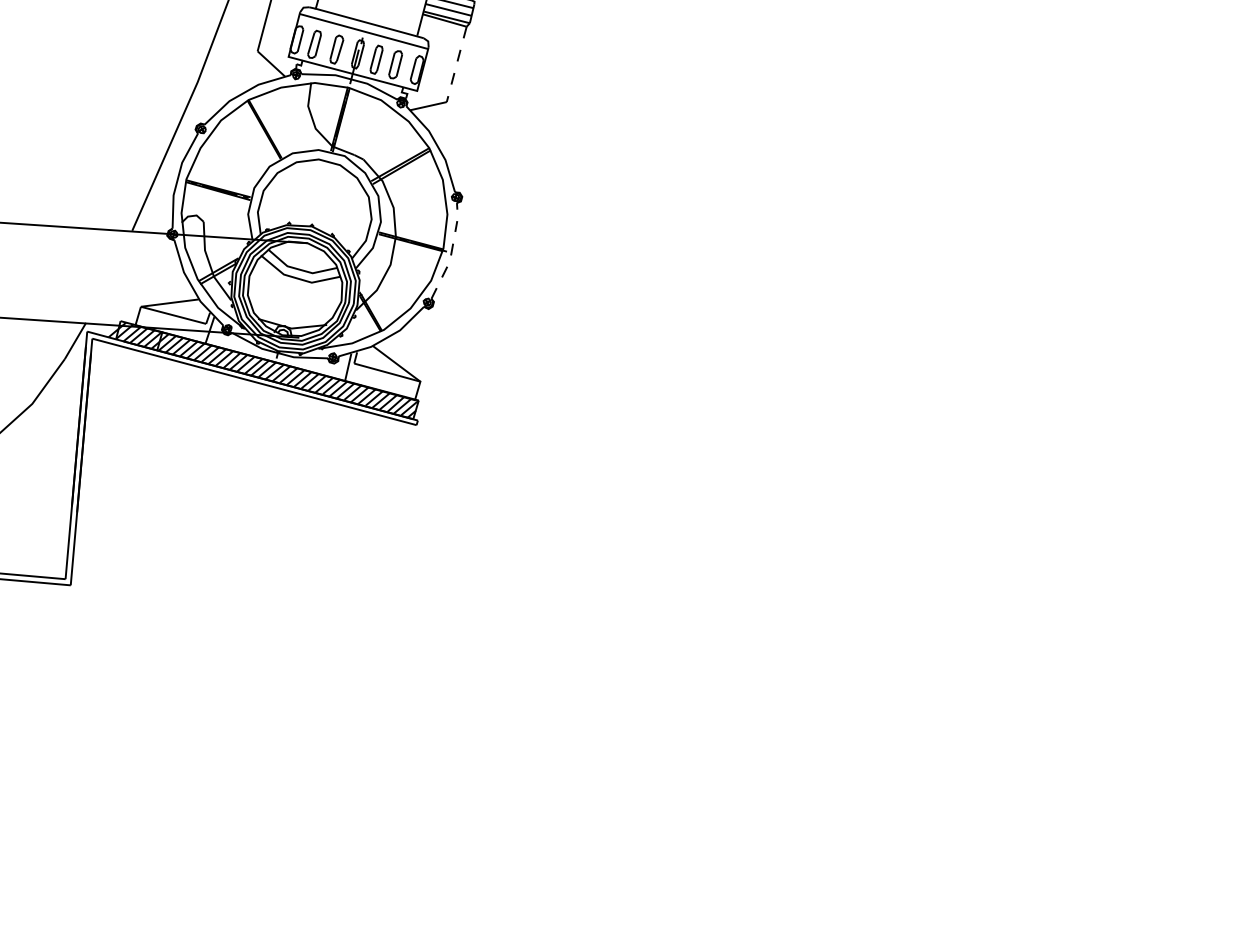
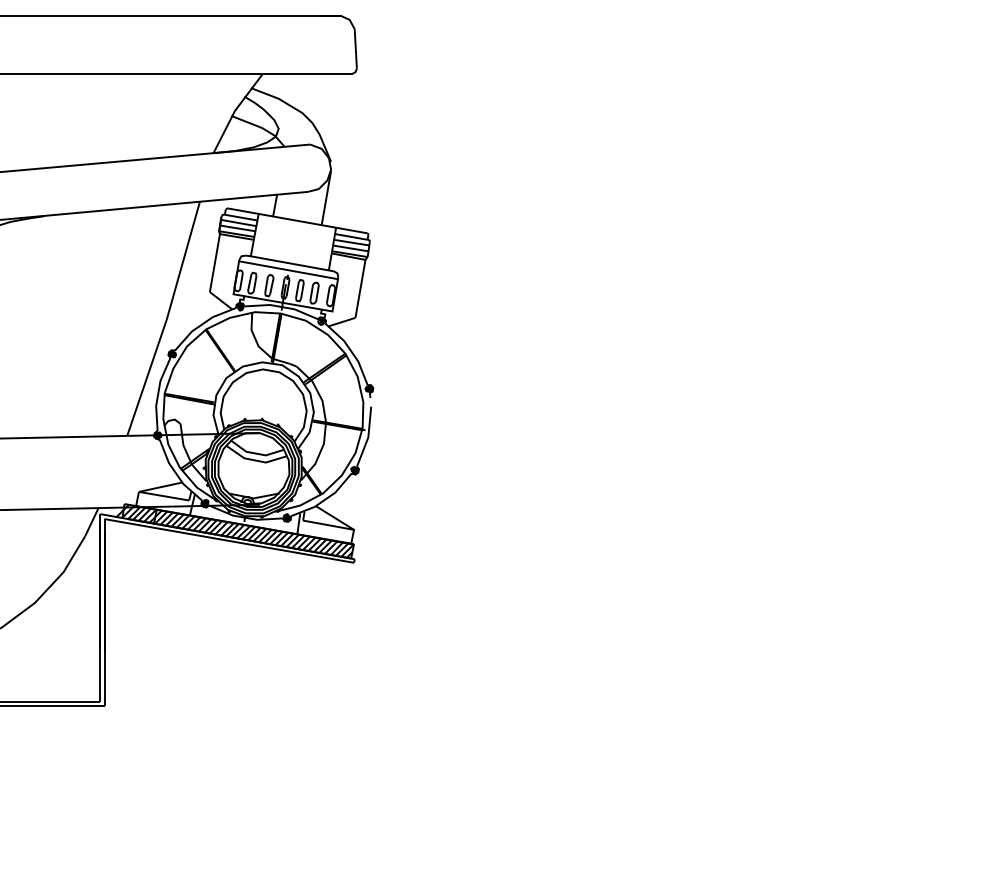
line: (456, 65) -> (360, 289), dashed -> solid
line: (450, 261) -> (368, 437), dashed -> solid

